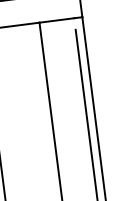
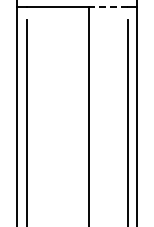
line: (56, 20) -> (107, 6), solid -> dashed

